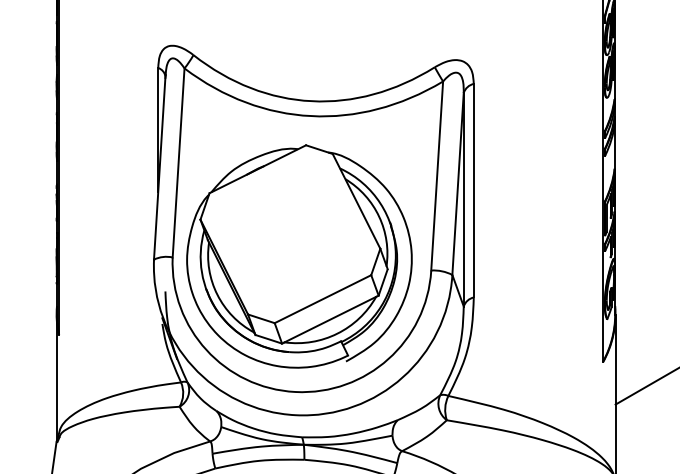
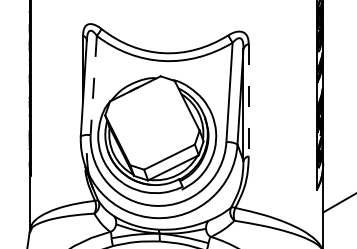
line: (178, 162) -> (93, 85), solid -> dashed
line: (473, 191) -> (248, 100), solid -> dashed

